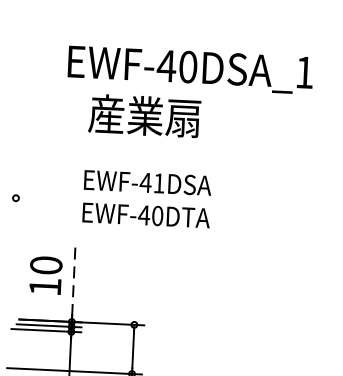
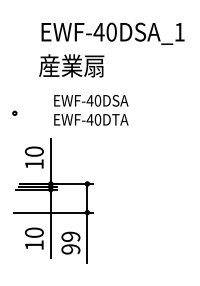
text: (144, 115) -> (71, 65), moved
text: (158, 182) -> (97, 100), EWF-41DSA -> EWF-40DSA
line: (73, 280) -> (50, 159), dashed -> solid

